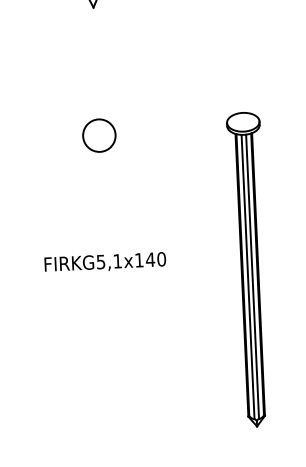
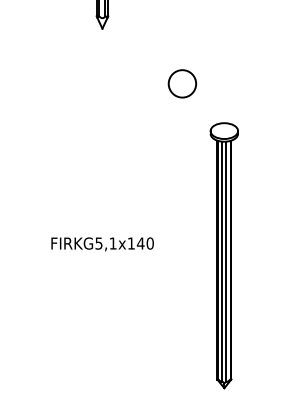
part: (99, 135) -> (182, 83), moved

